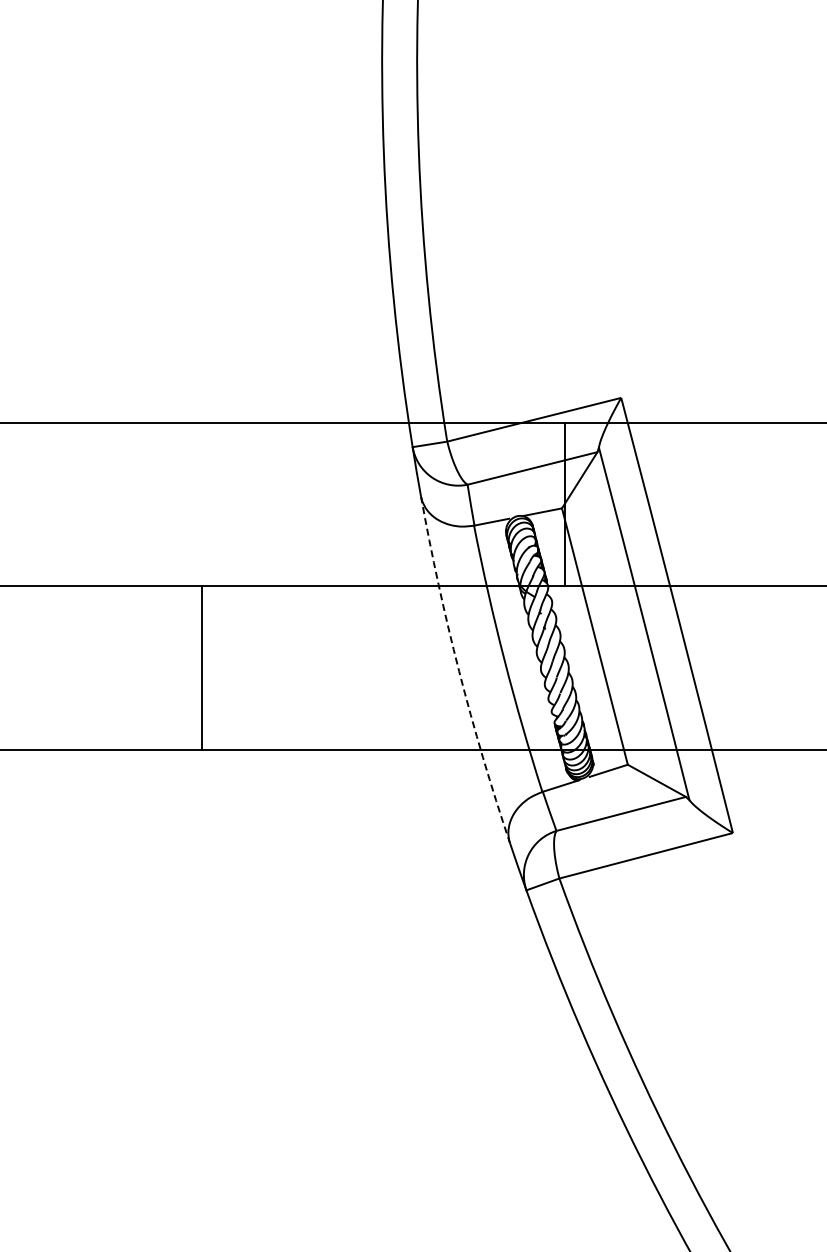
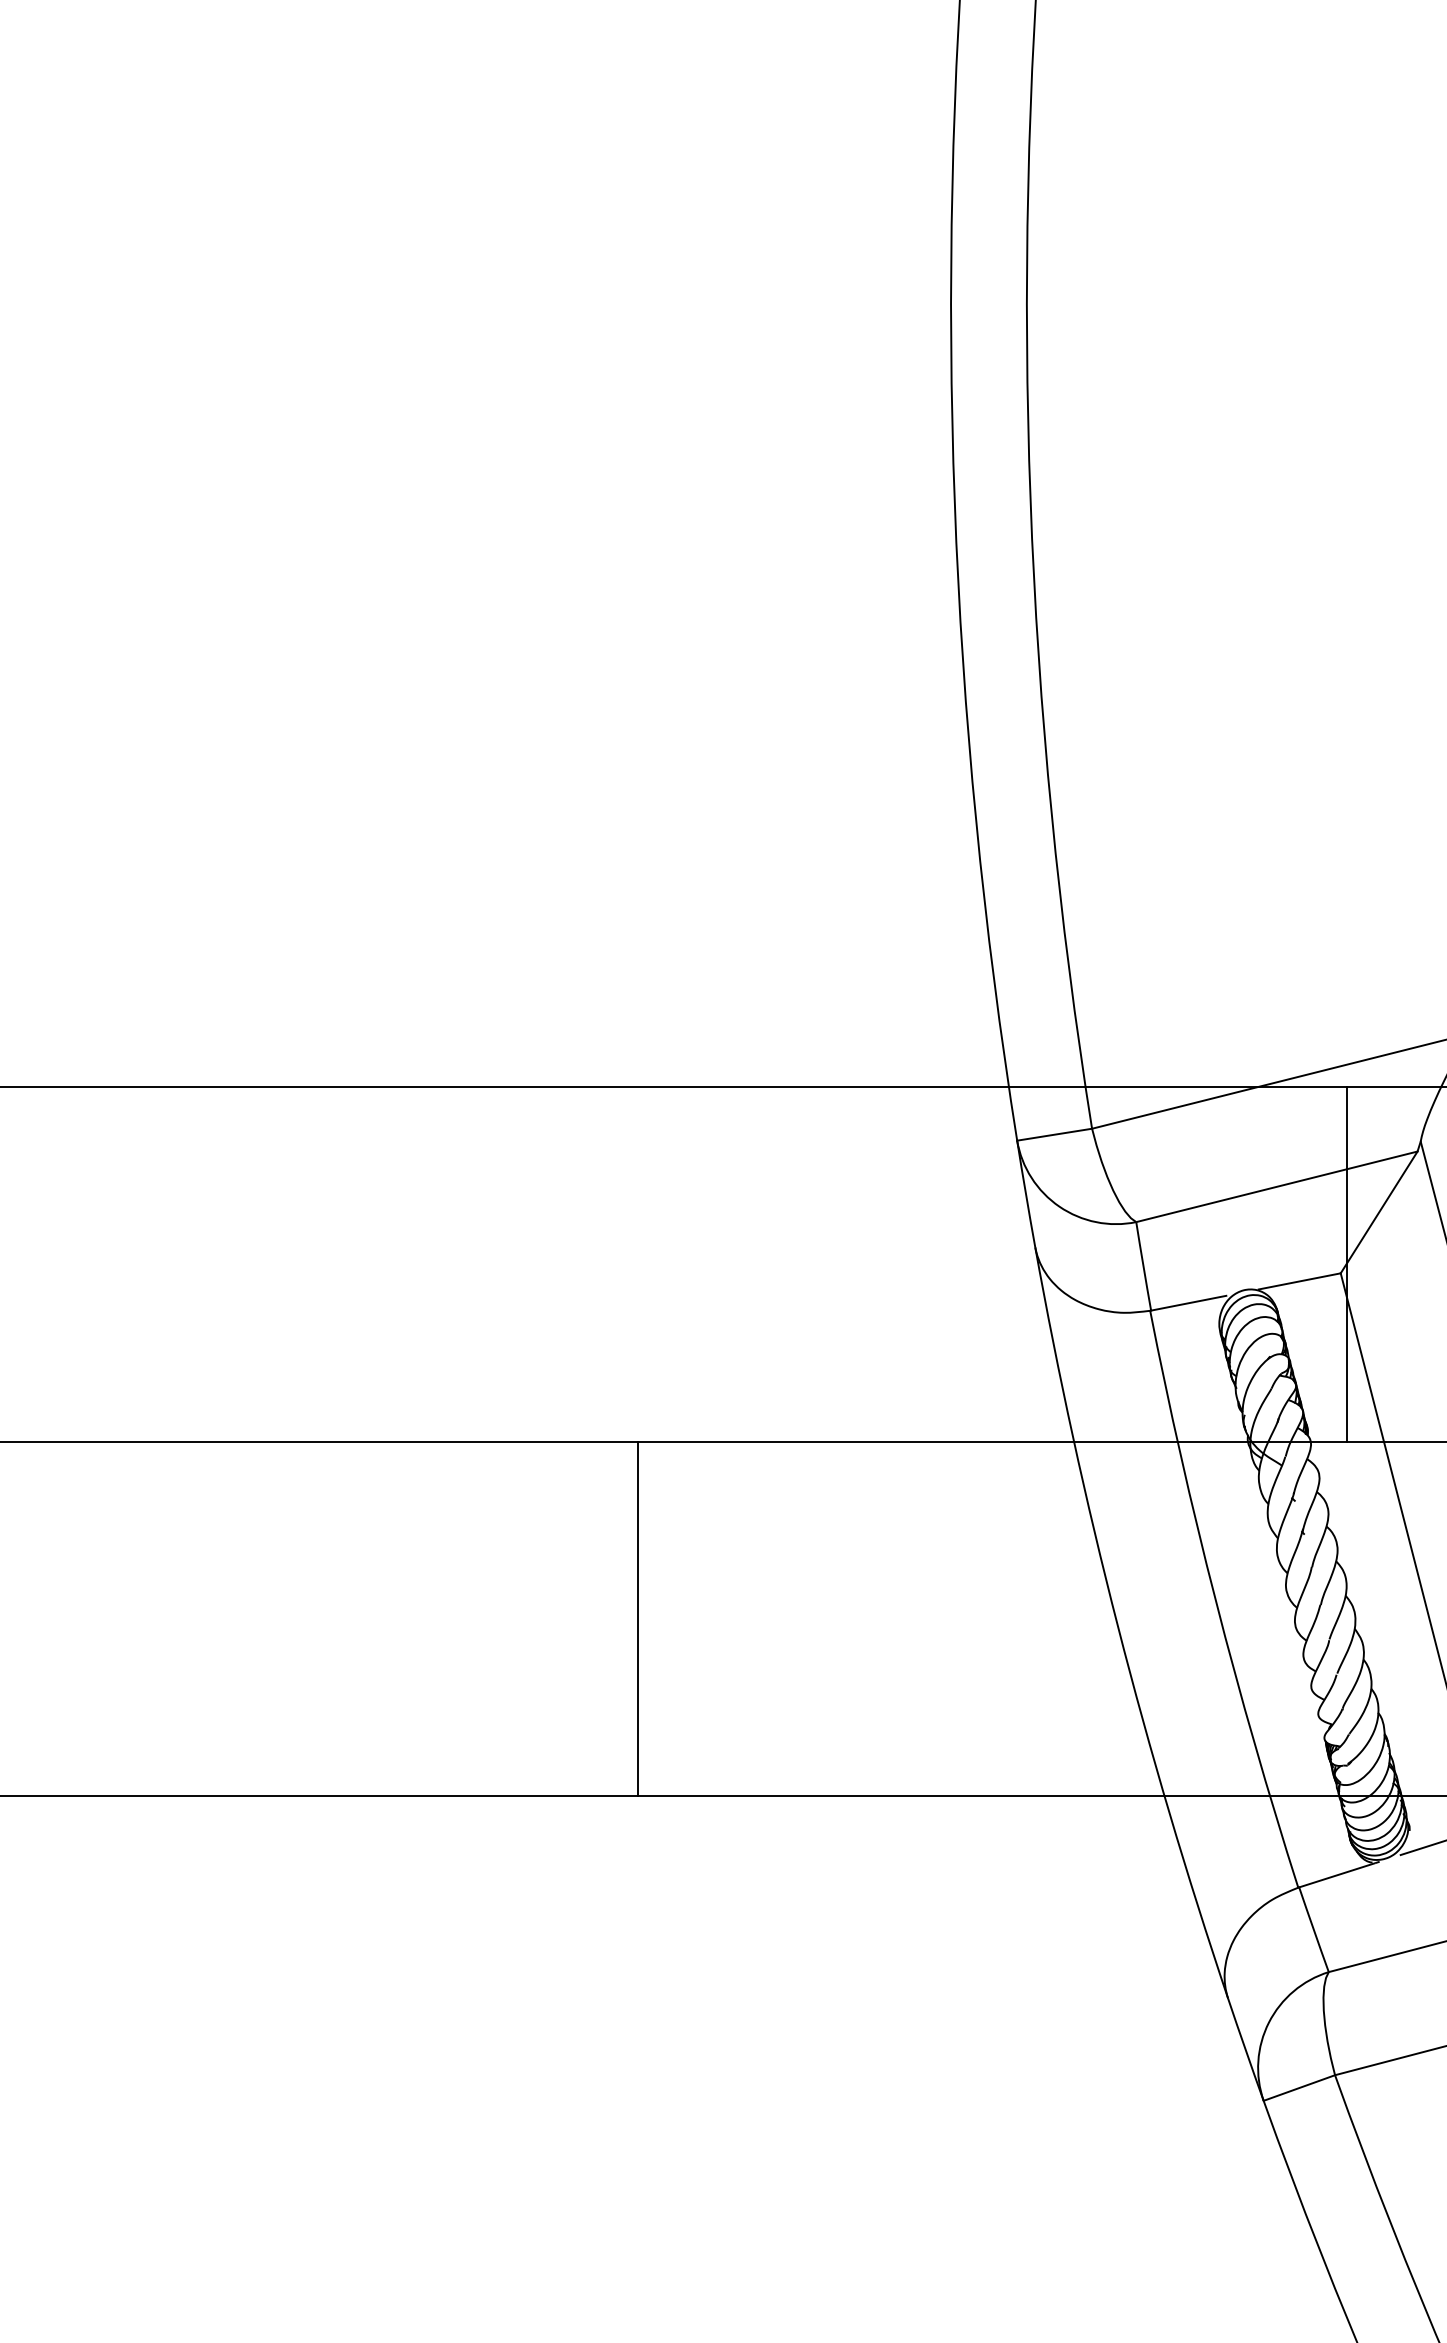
line: (201, 667) -> (637, 1618), moved
arc: (459, 671) -> (1118, 1626), dashed -> solid

